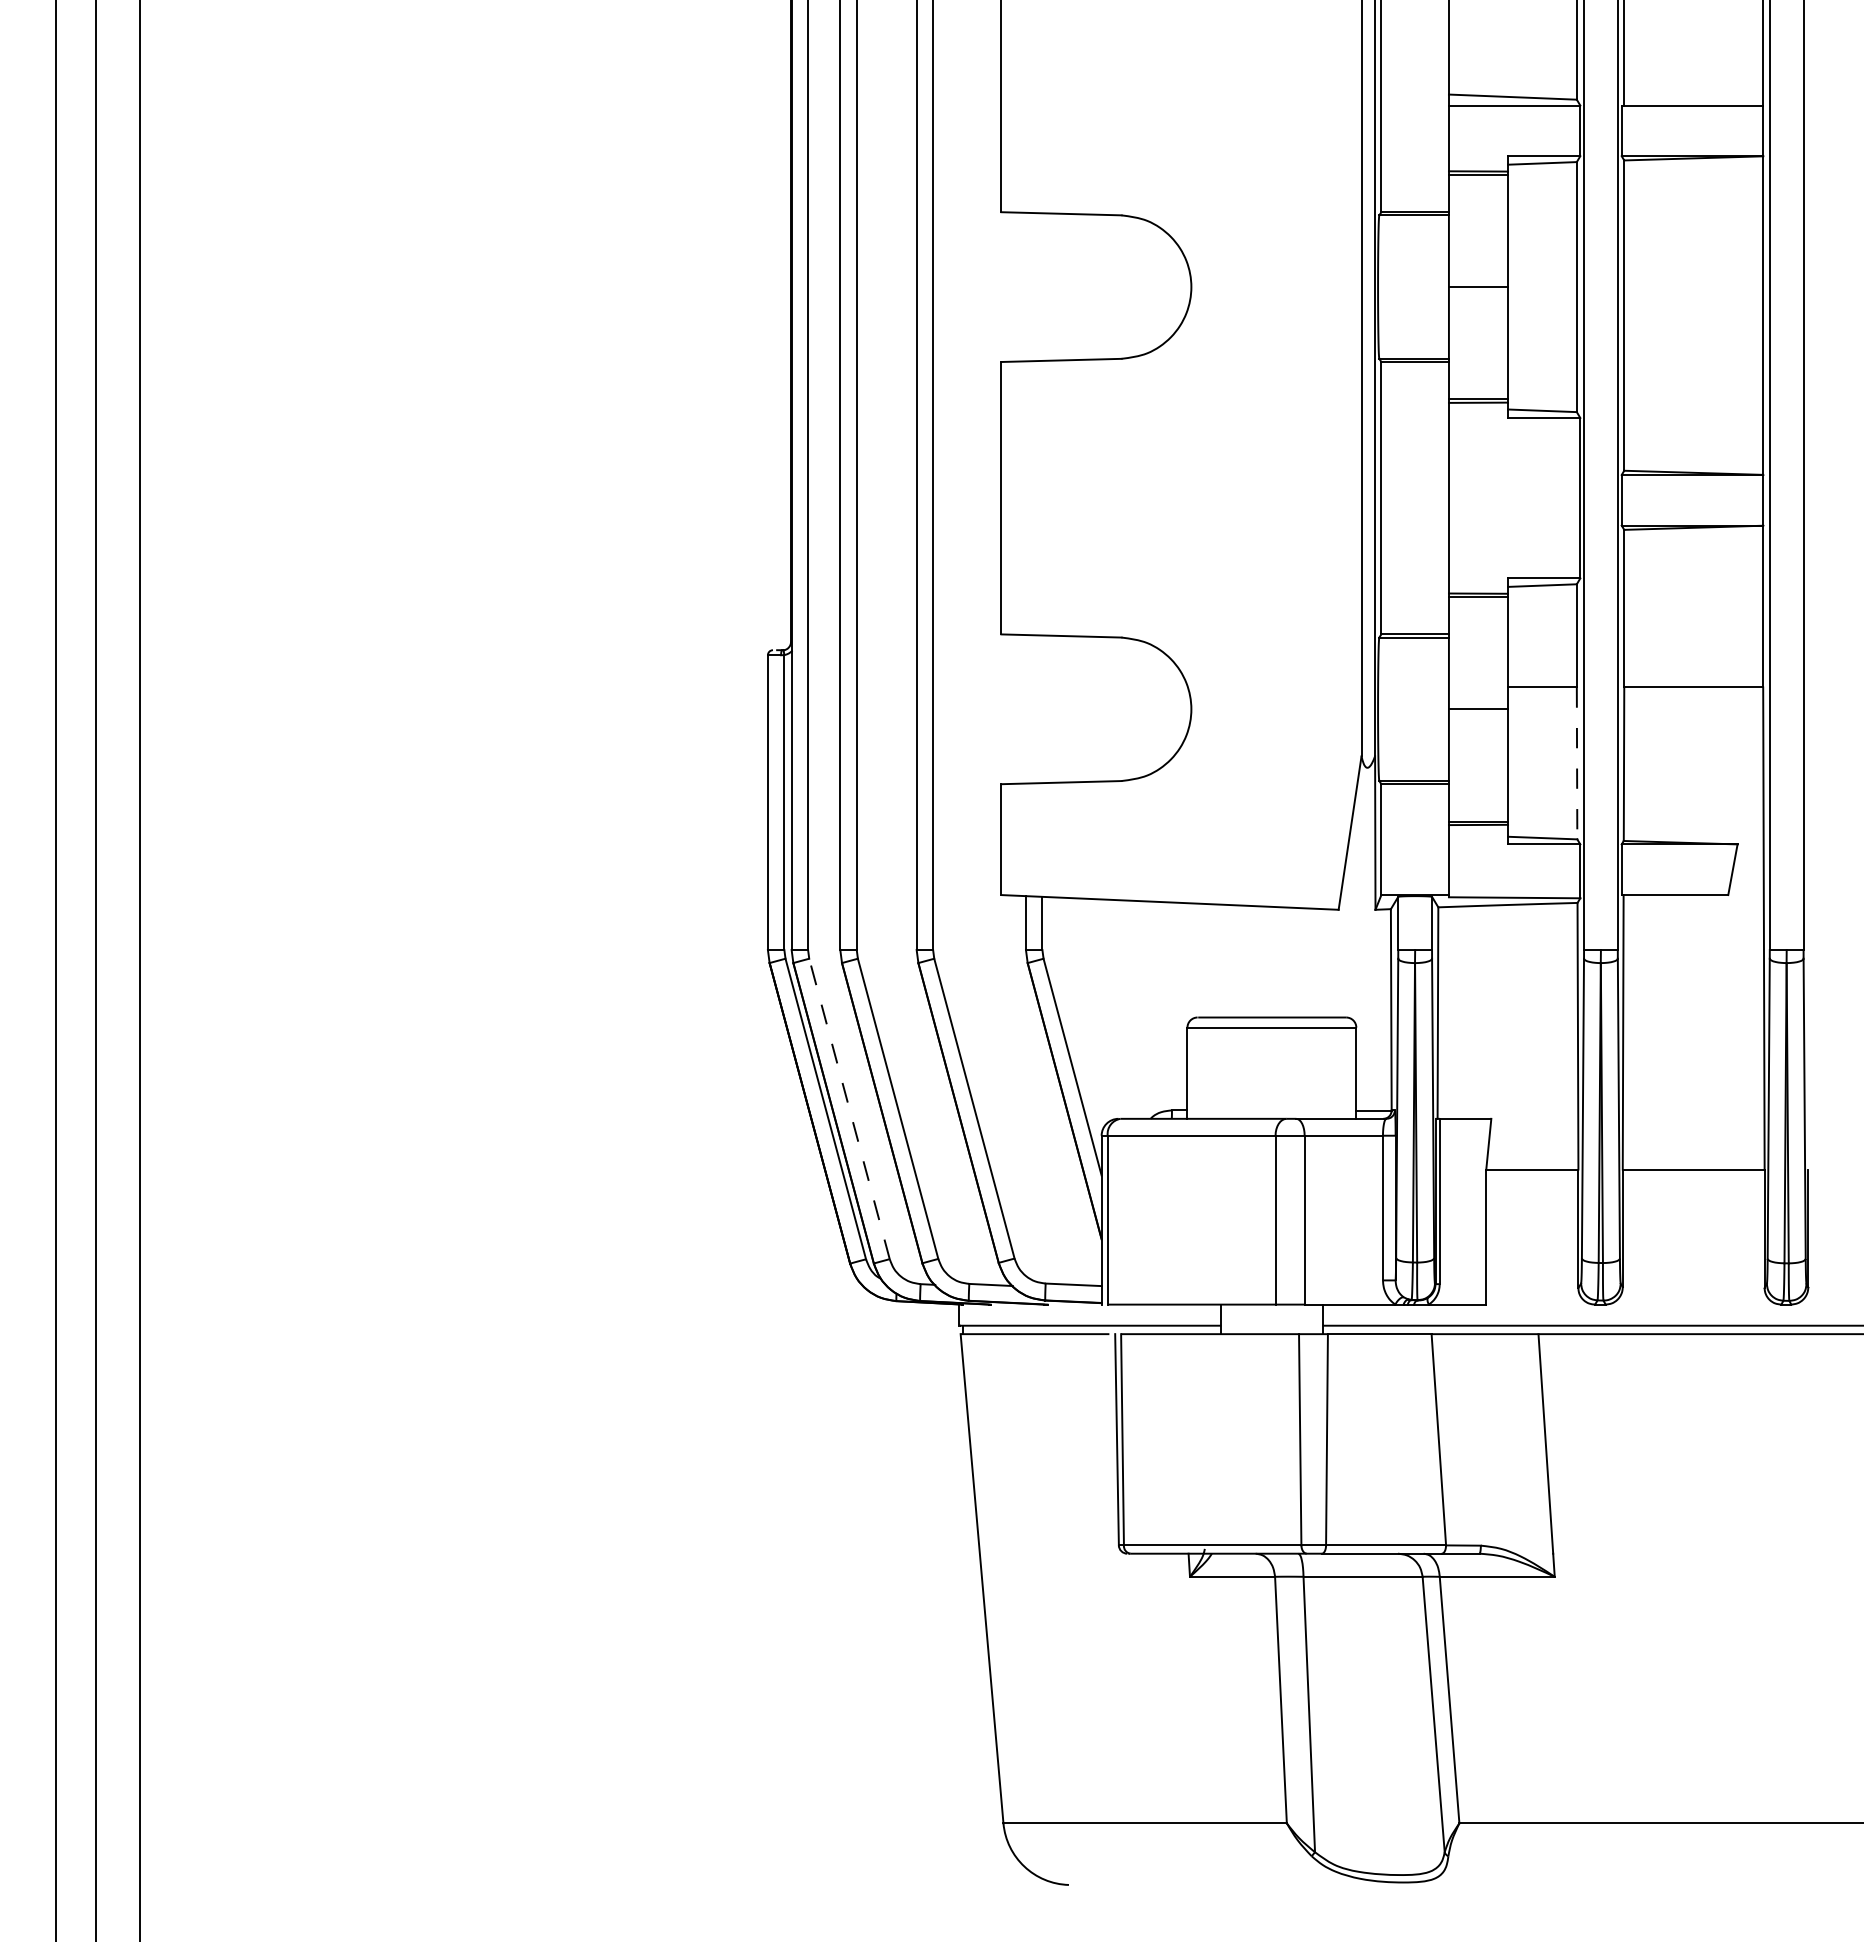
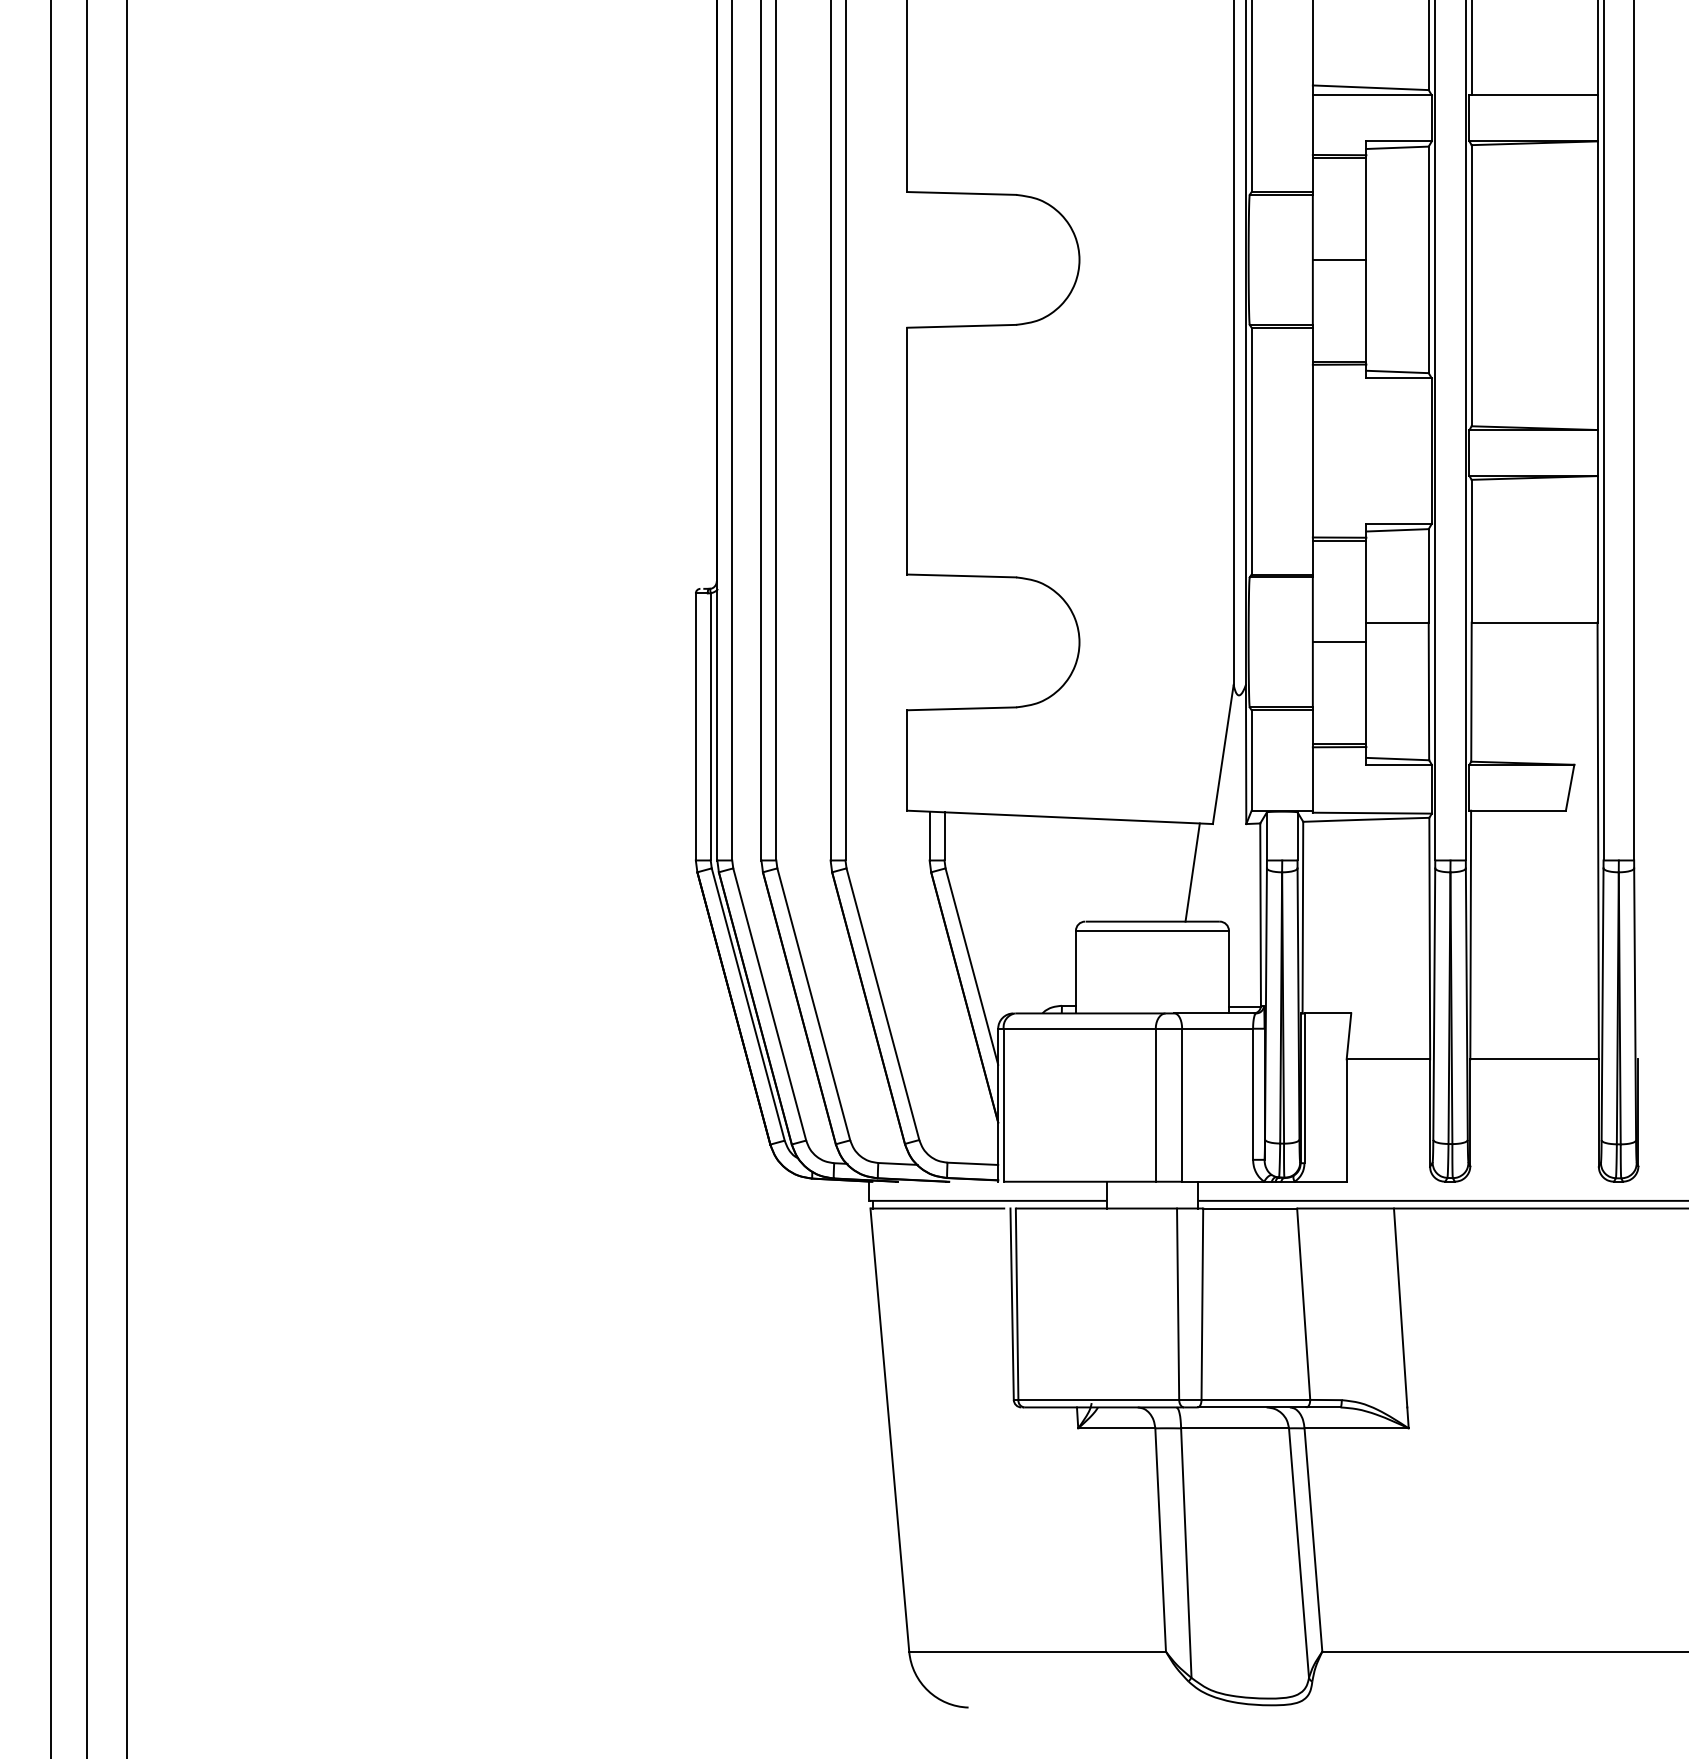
line: (1577, 763) -> (1429, 691), dashed -> solid
line: (1316, 963) -> (1192, 872), added
line: (849, 1108) -> (769, 1004), dashed -> solid

